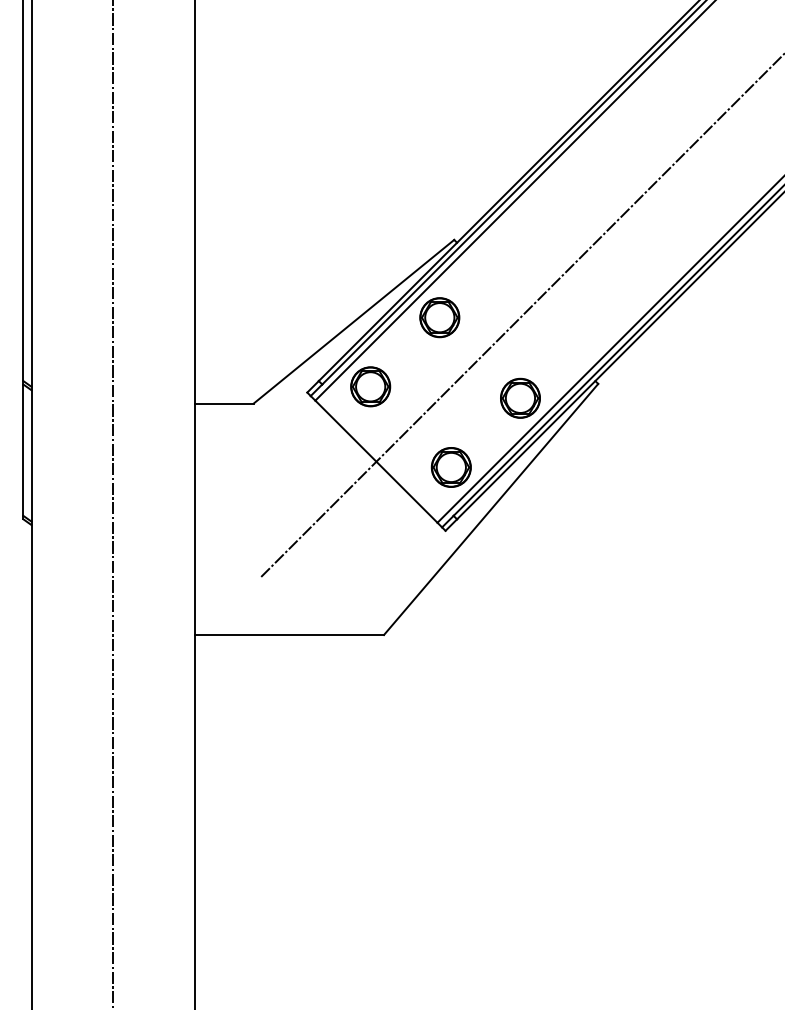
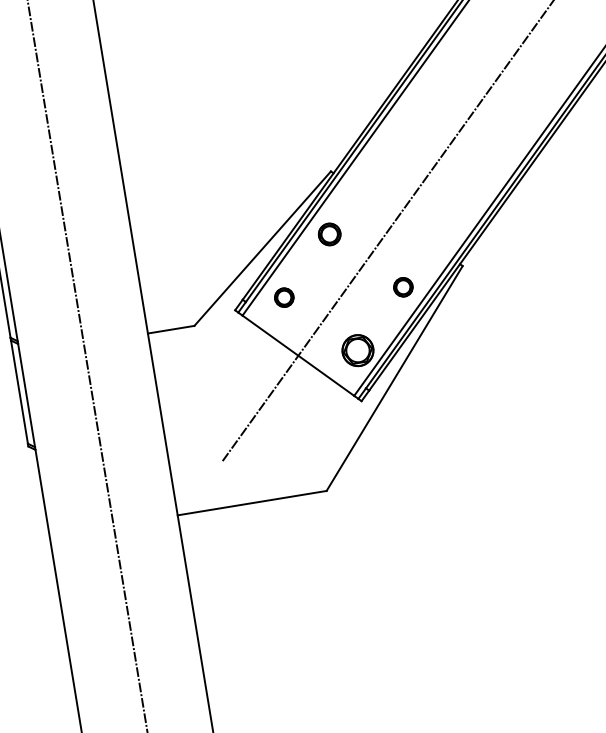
part: (439, 317) -> (329, 234), size x0.7
part: (370, 386) -> (284, 297), size x0.6
part: (520, 397) -> (403, 286), size x0.6

